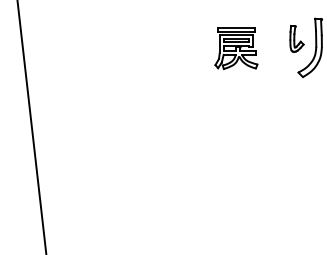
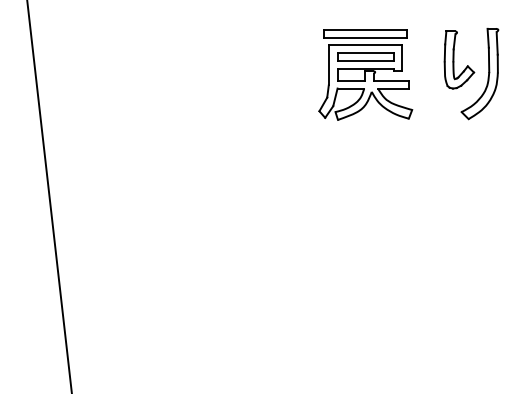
part: (296, 38) -> (458, 59), size x1.43
part: (236, 48) -> (365, 74), size x1.43

